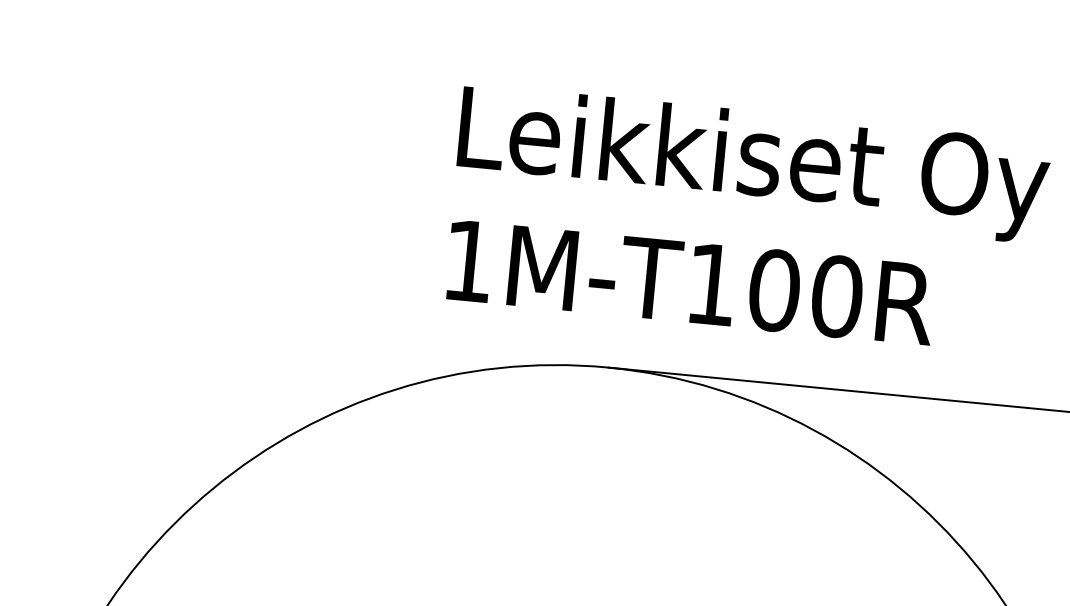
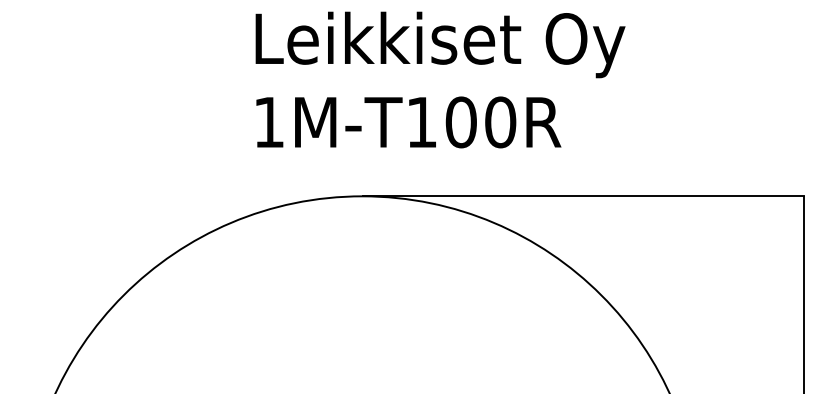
text: (747, 219) -> (440, 79), moved

